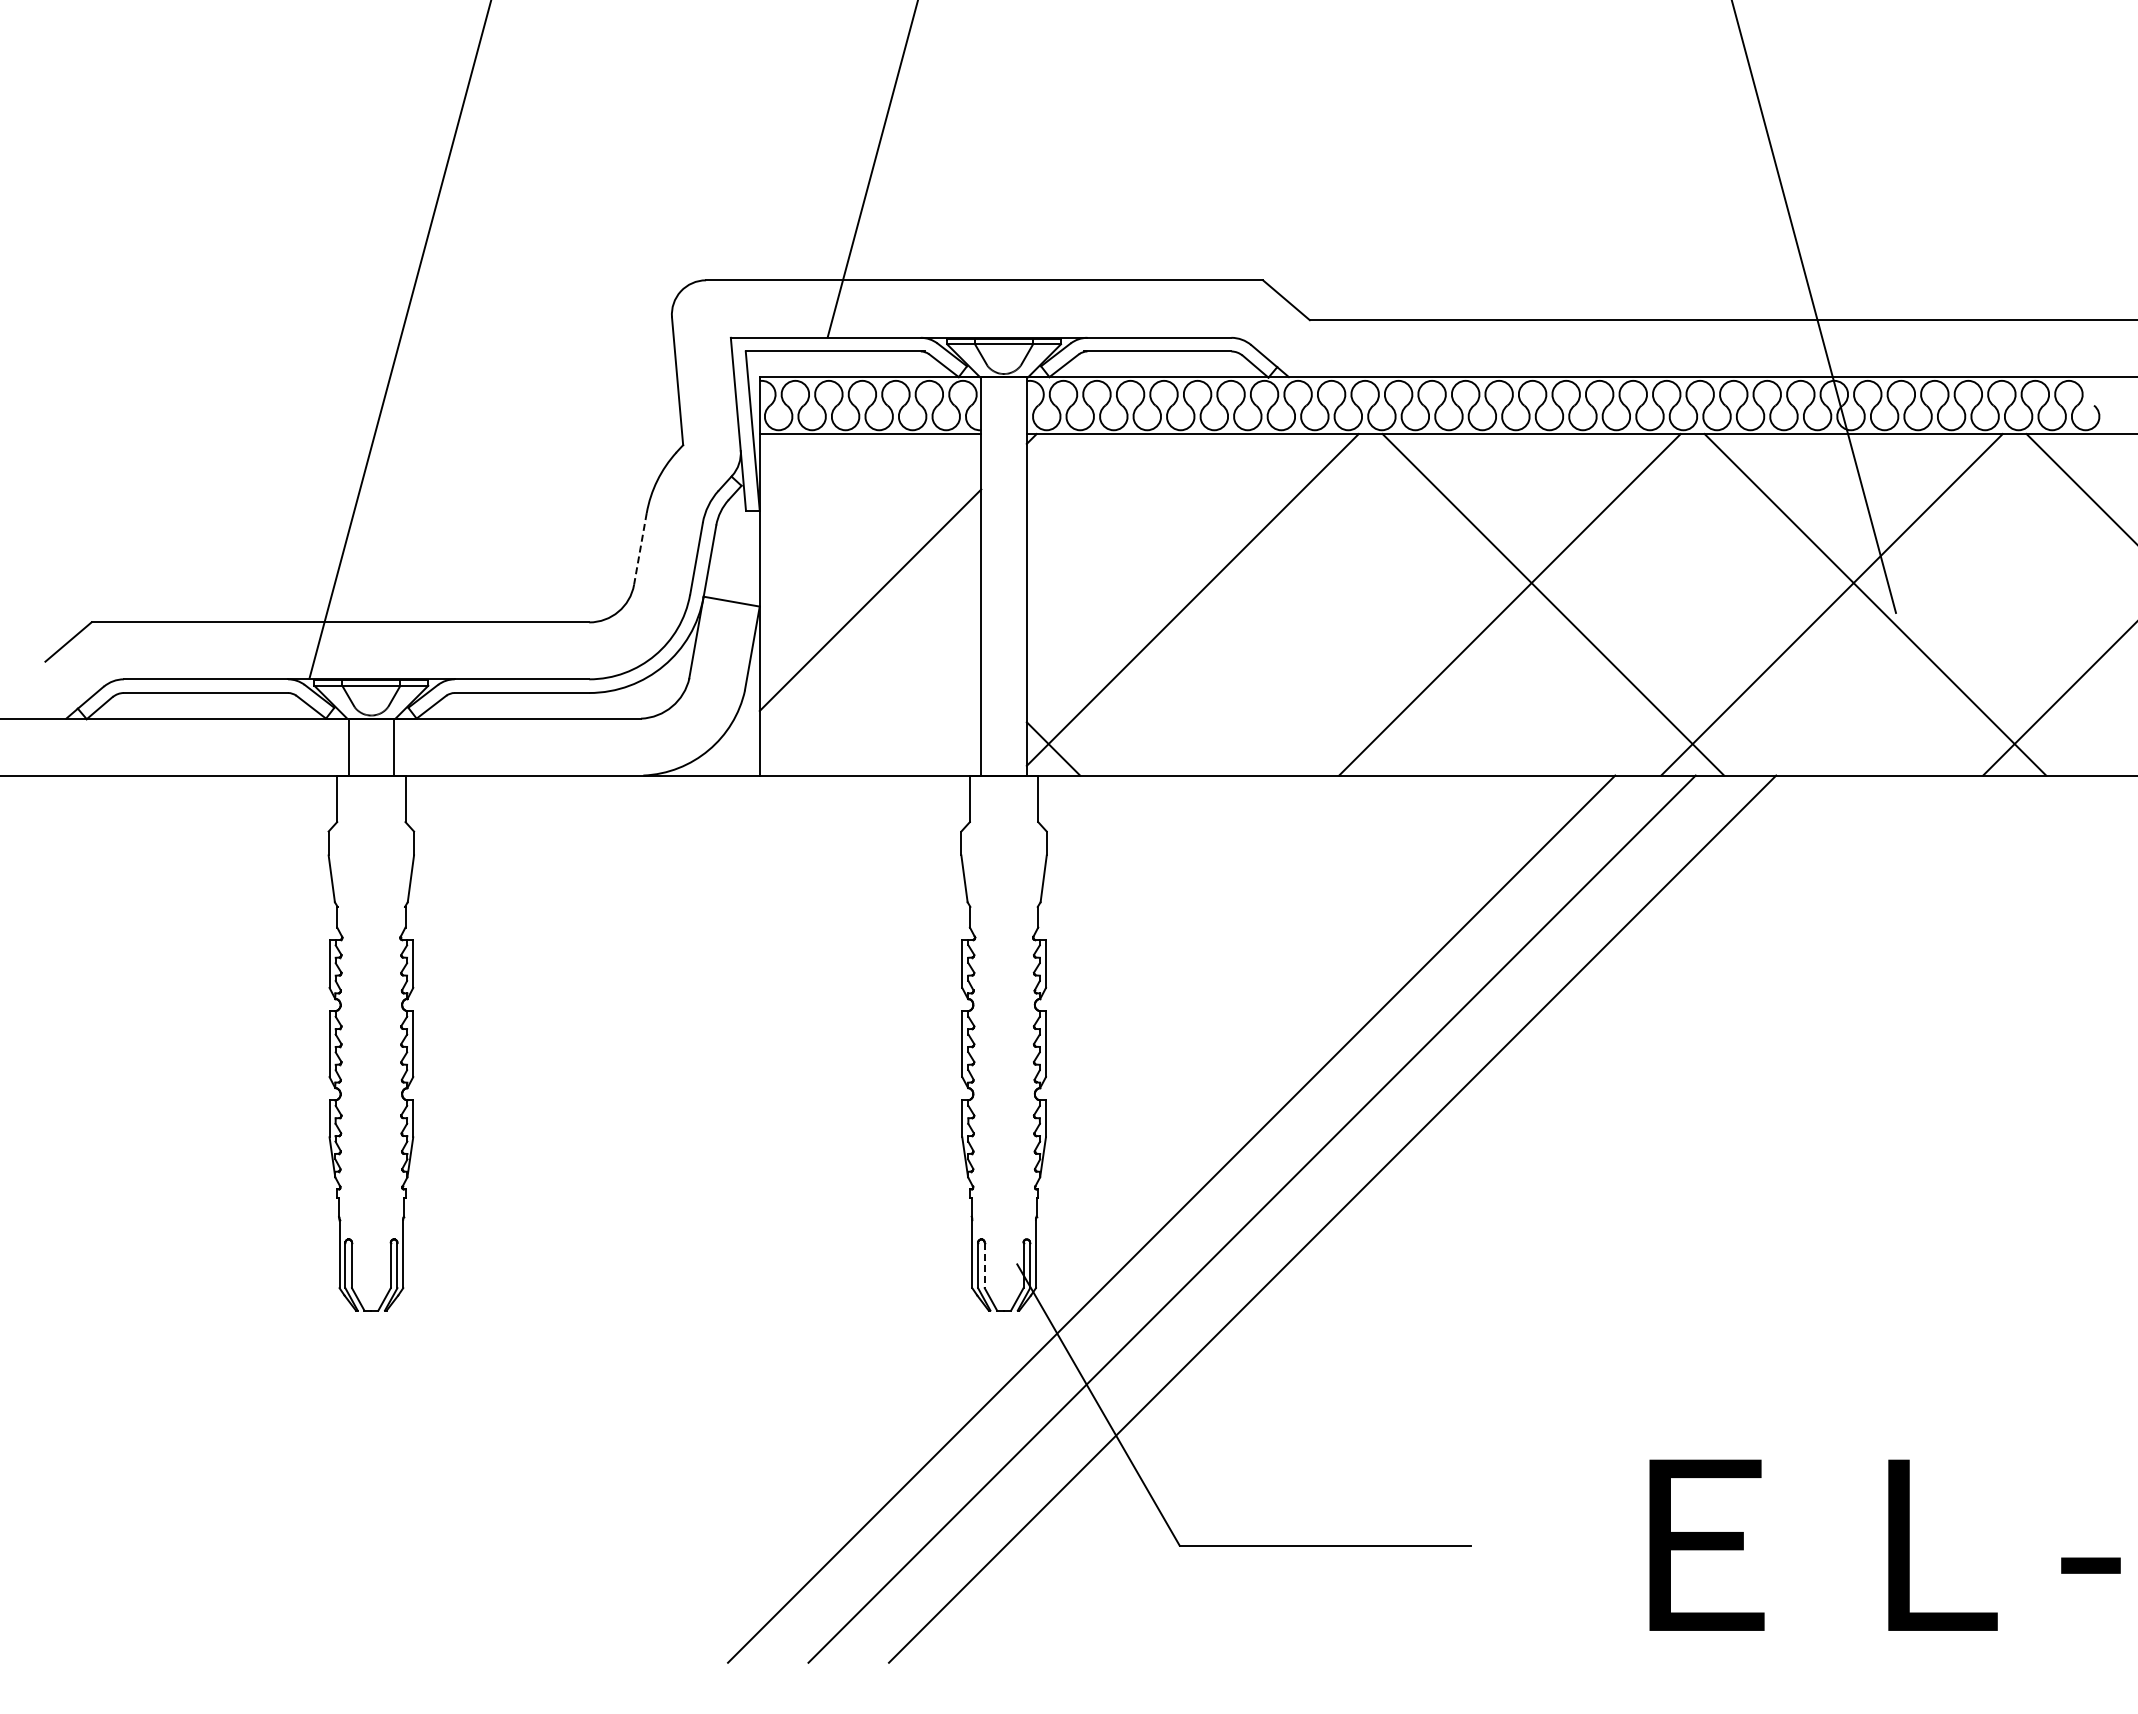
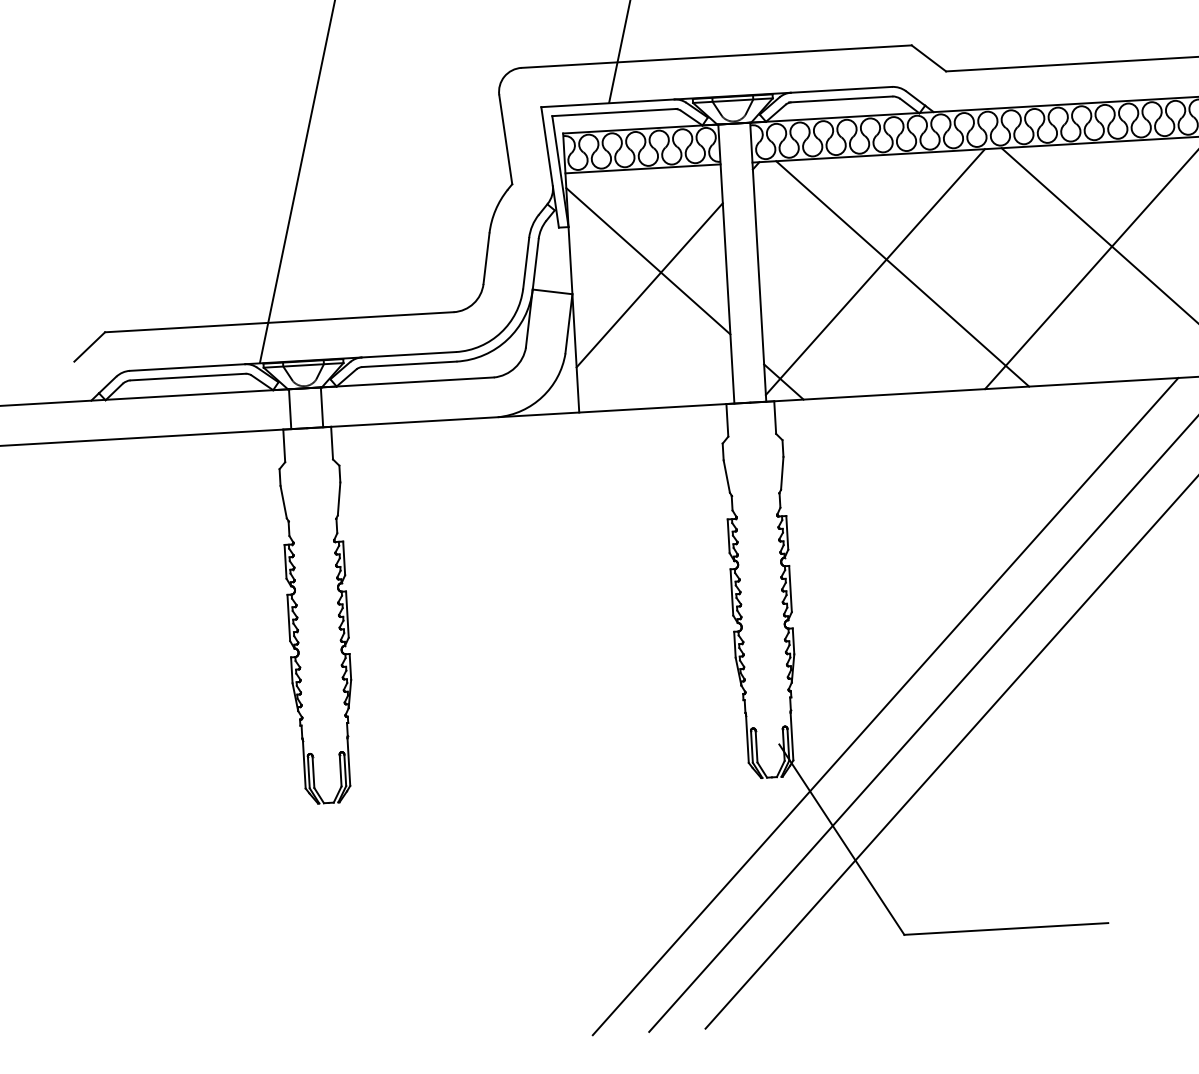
line: (640, 549) -> (486, 259), dashed -> solid
line: (870, 565) -> (648, 260), added
line: (1231, 604) -> (902, 273), added
line: (984, 1265) -> (756, 746), dashed -> solid

